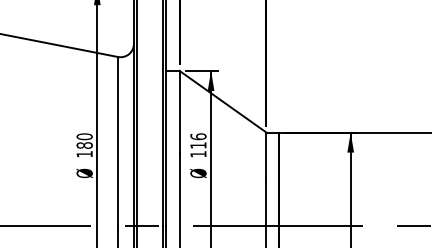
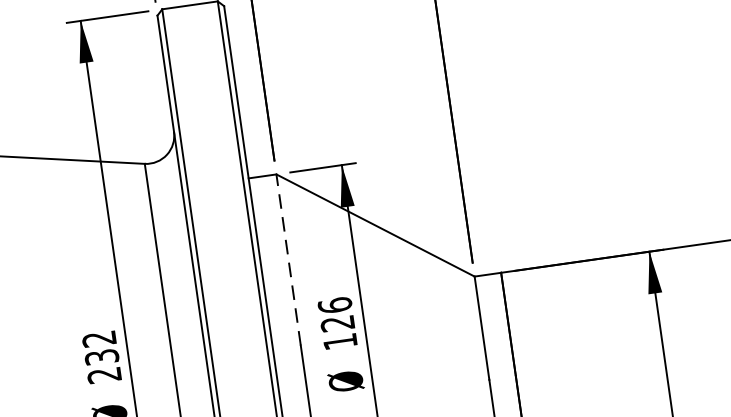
line: (179, 111) -> (288, 258), solid -> dashed
text: (84, 145) -> (101, 357), 180 -> 232
text: (198, 145) -> (337, 323), 116 -> 126

